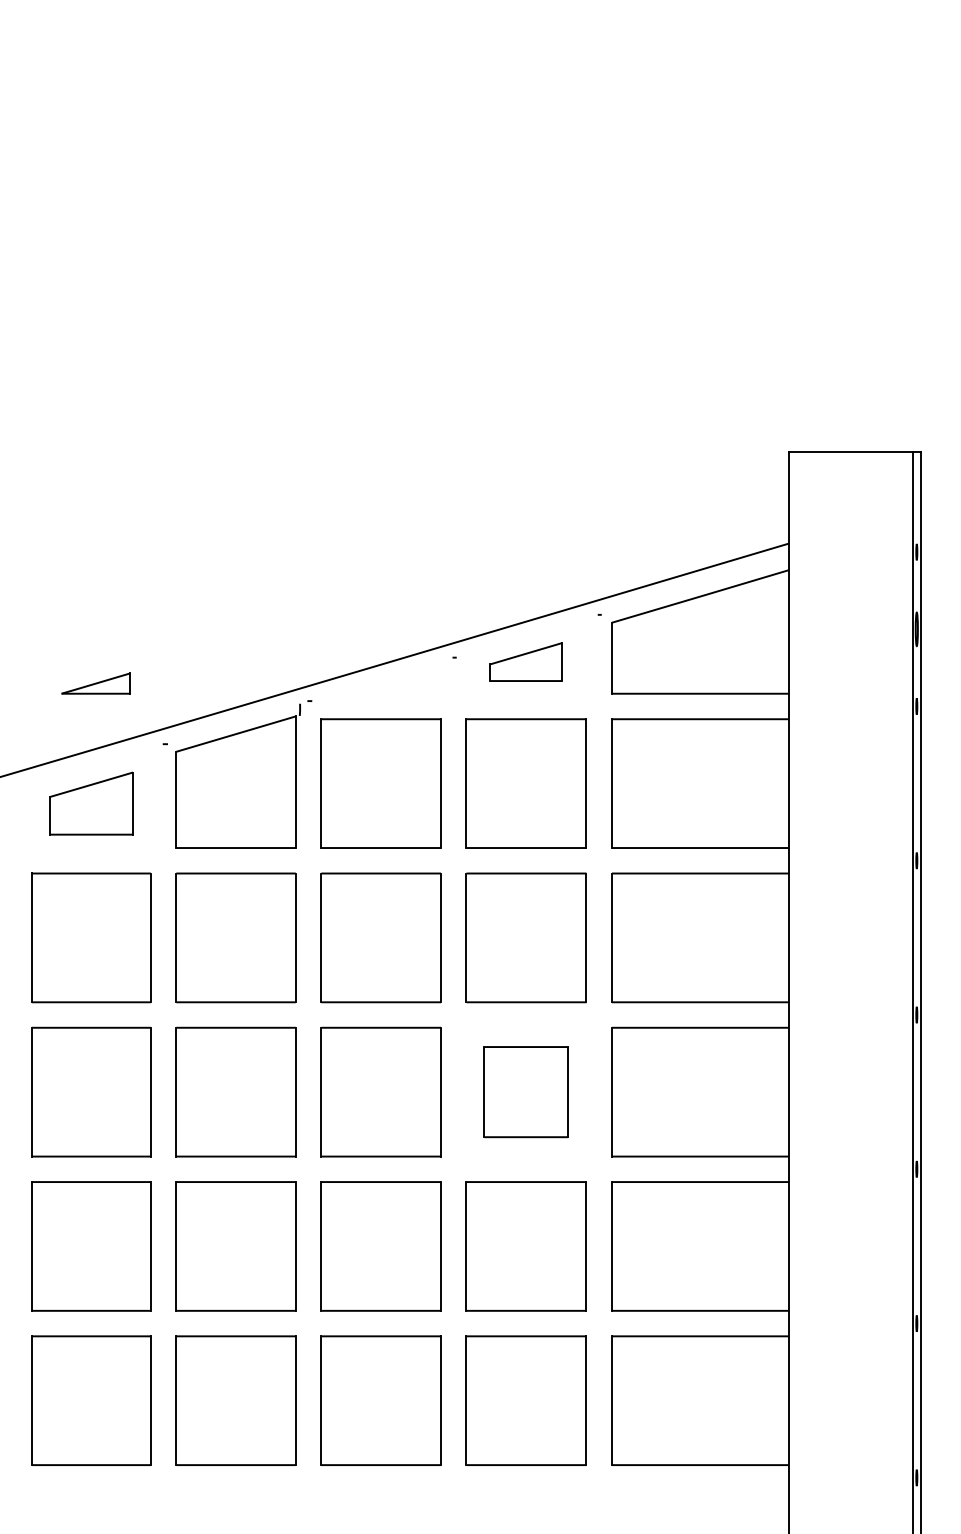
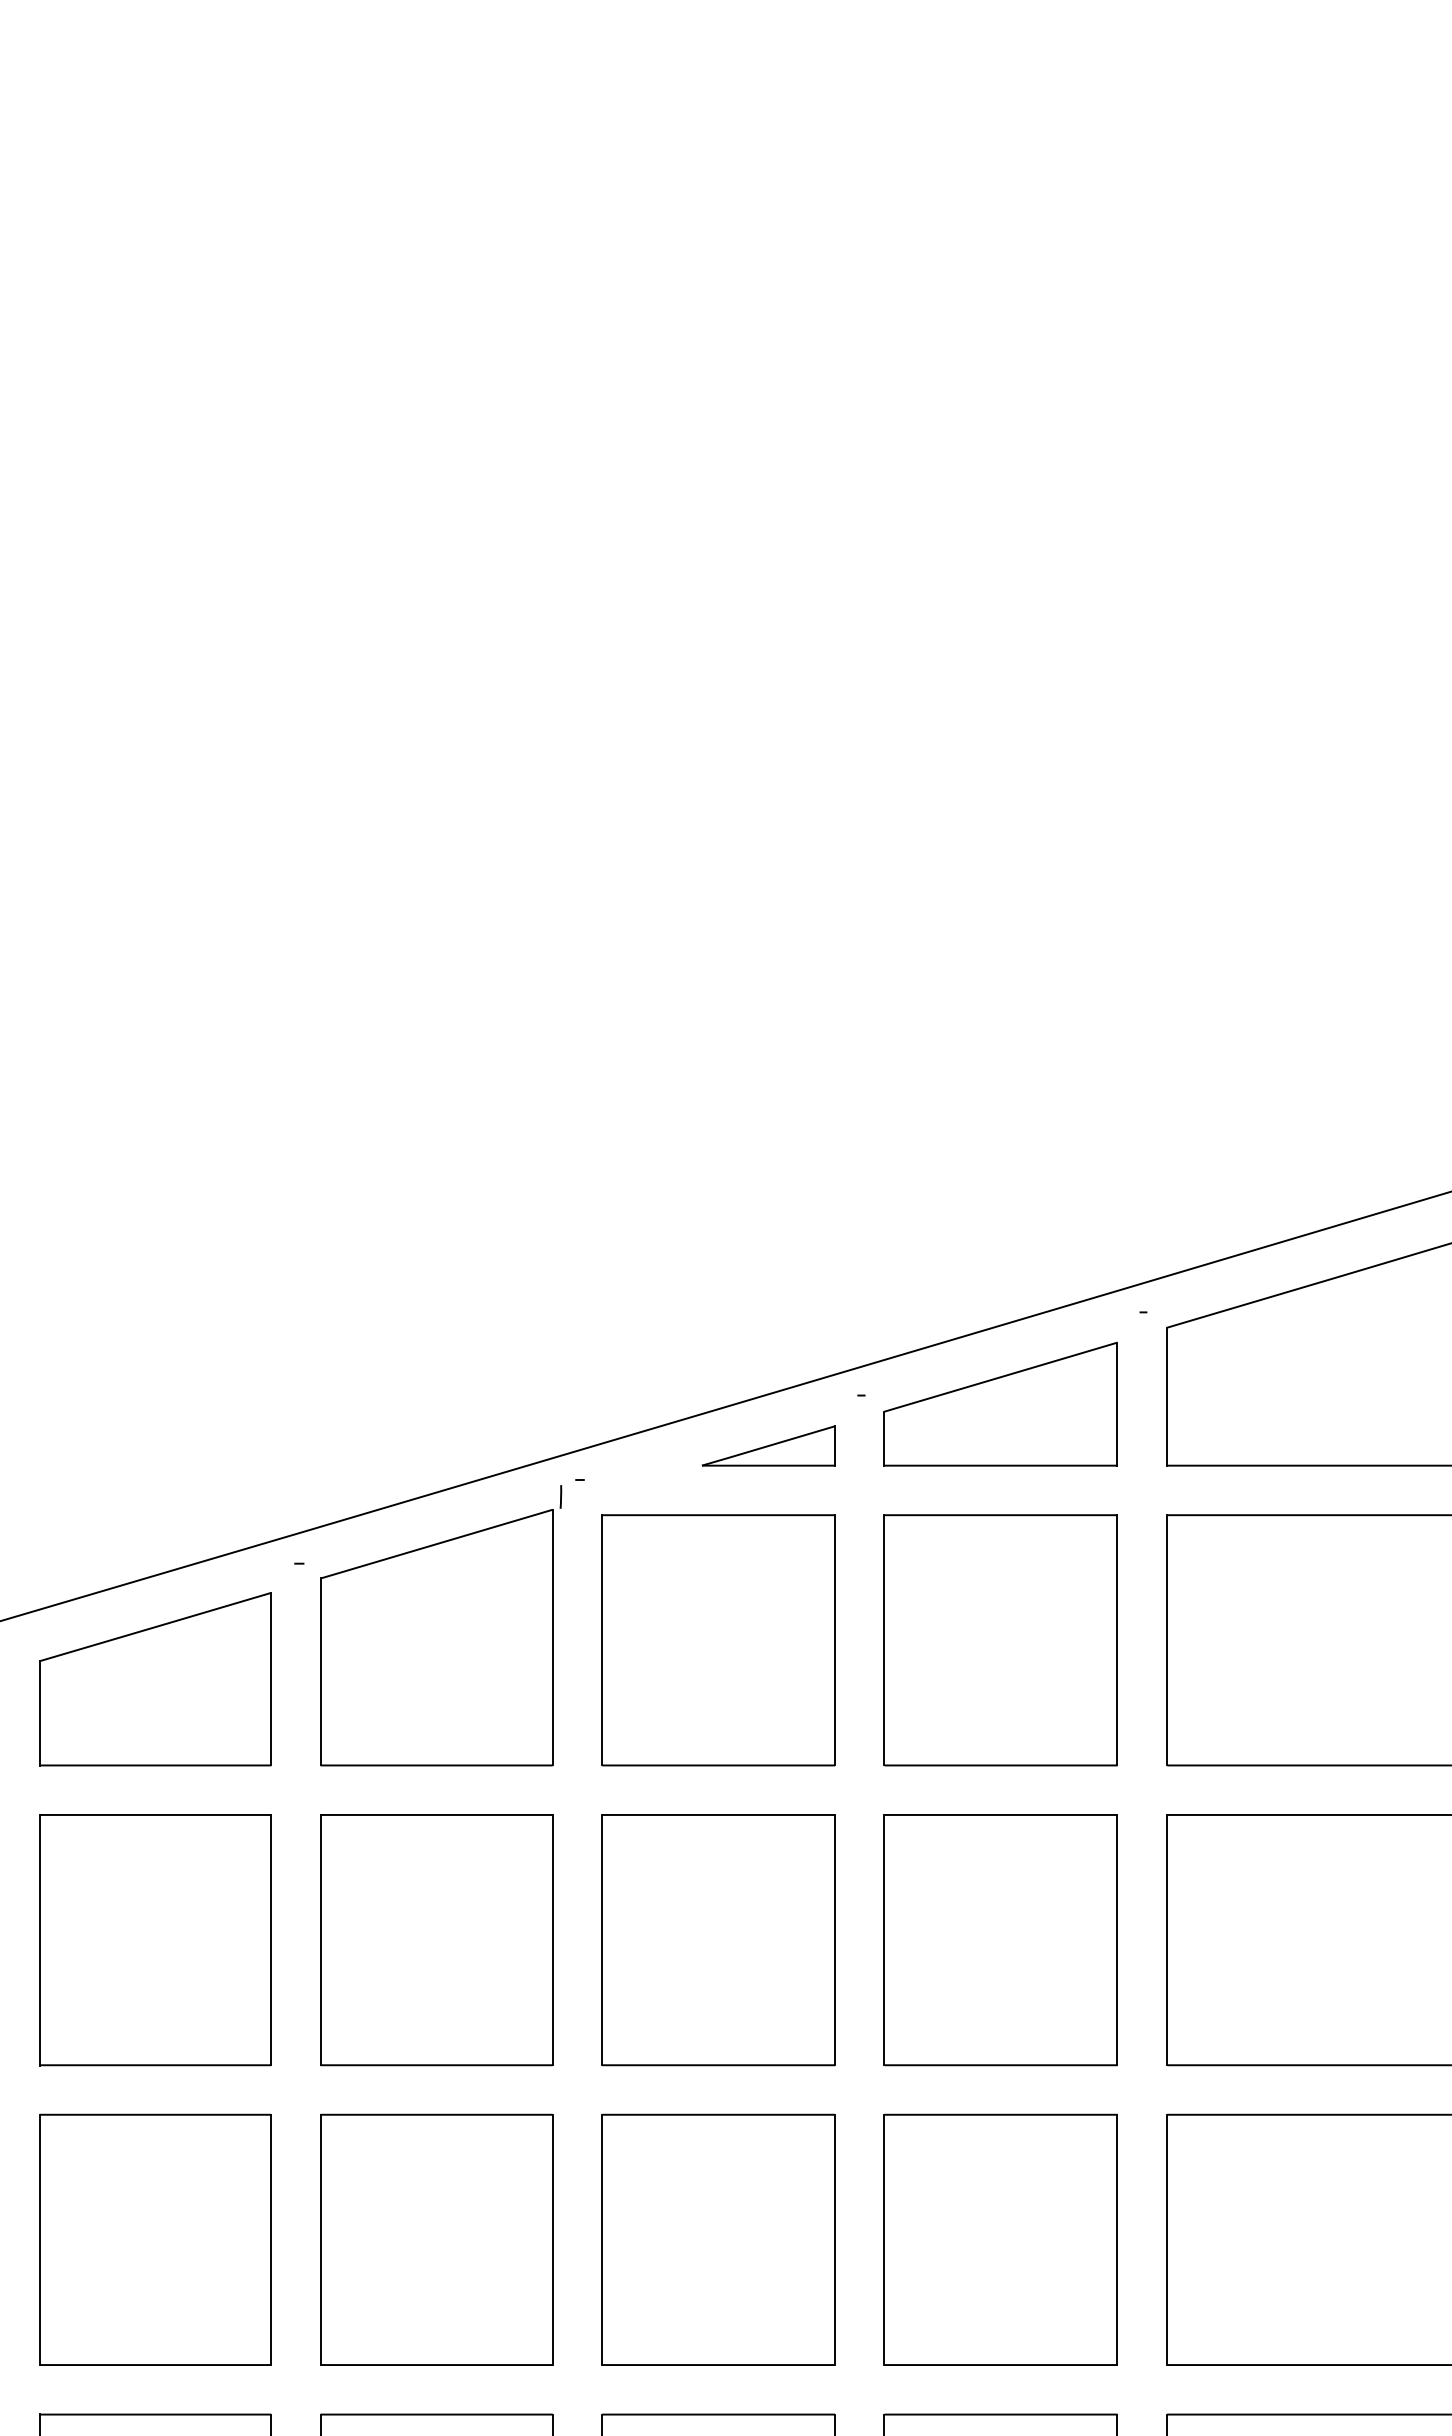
part: (525, 661) -> (999, 1403), size x1.67
part: (95, 683) -> (767, 1445), moved
part: (91, 803) -> (155, 1678), size x1.43
part: (525, 1091) -> (999, 2238), size x1.43

